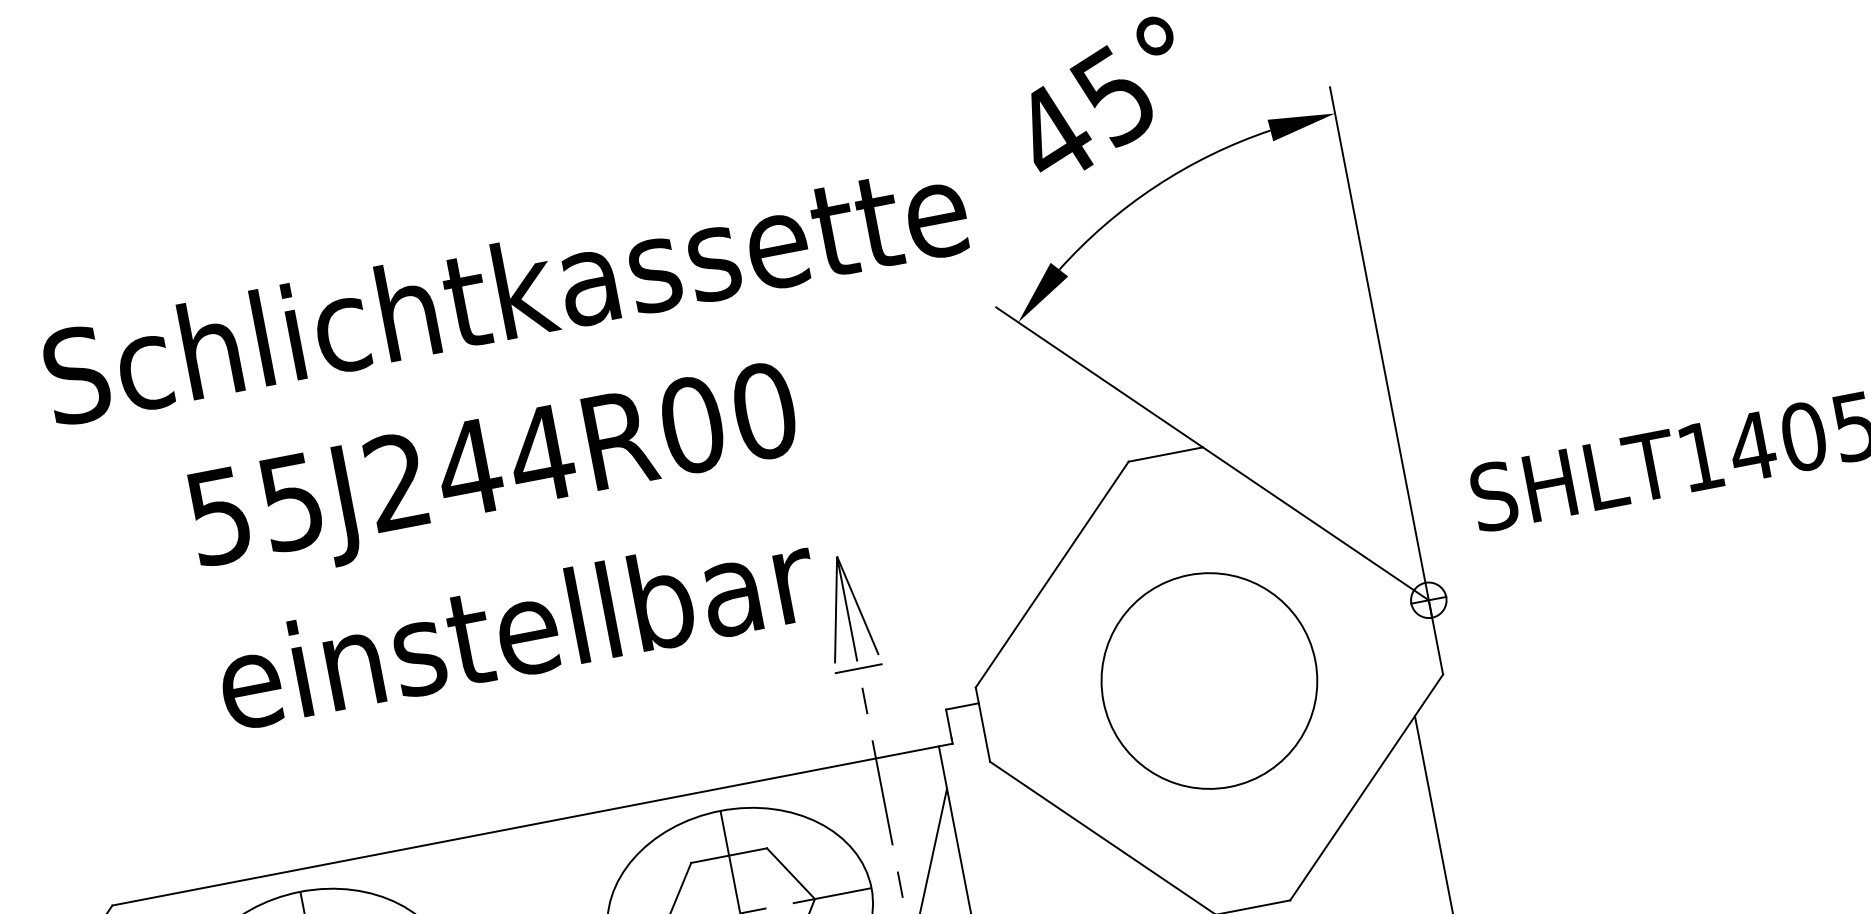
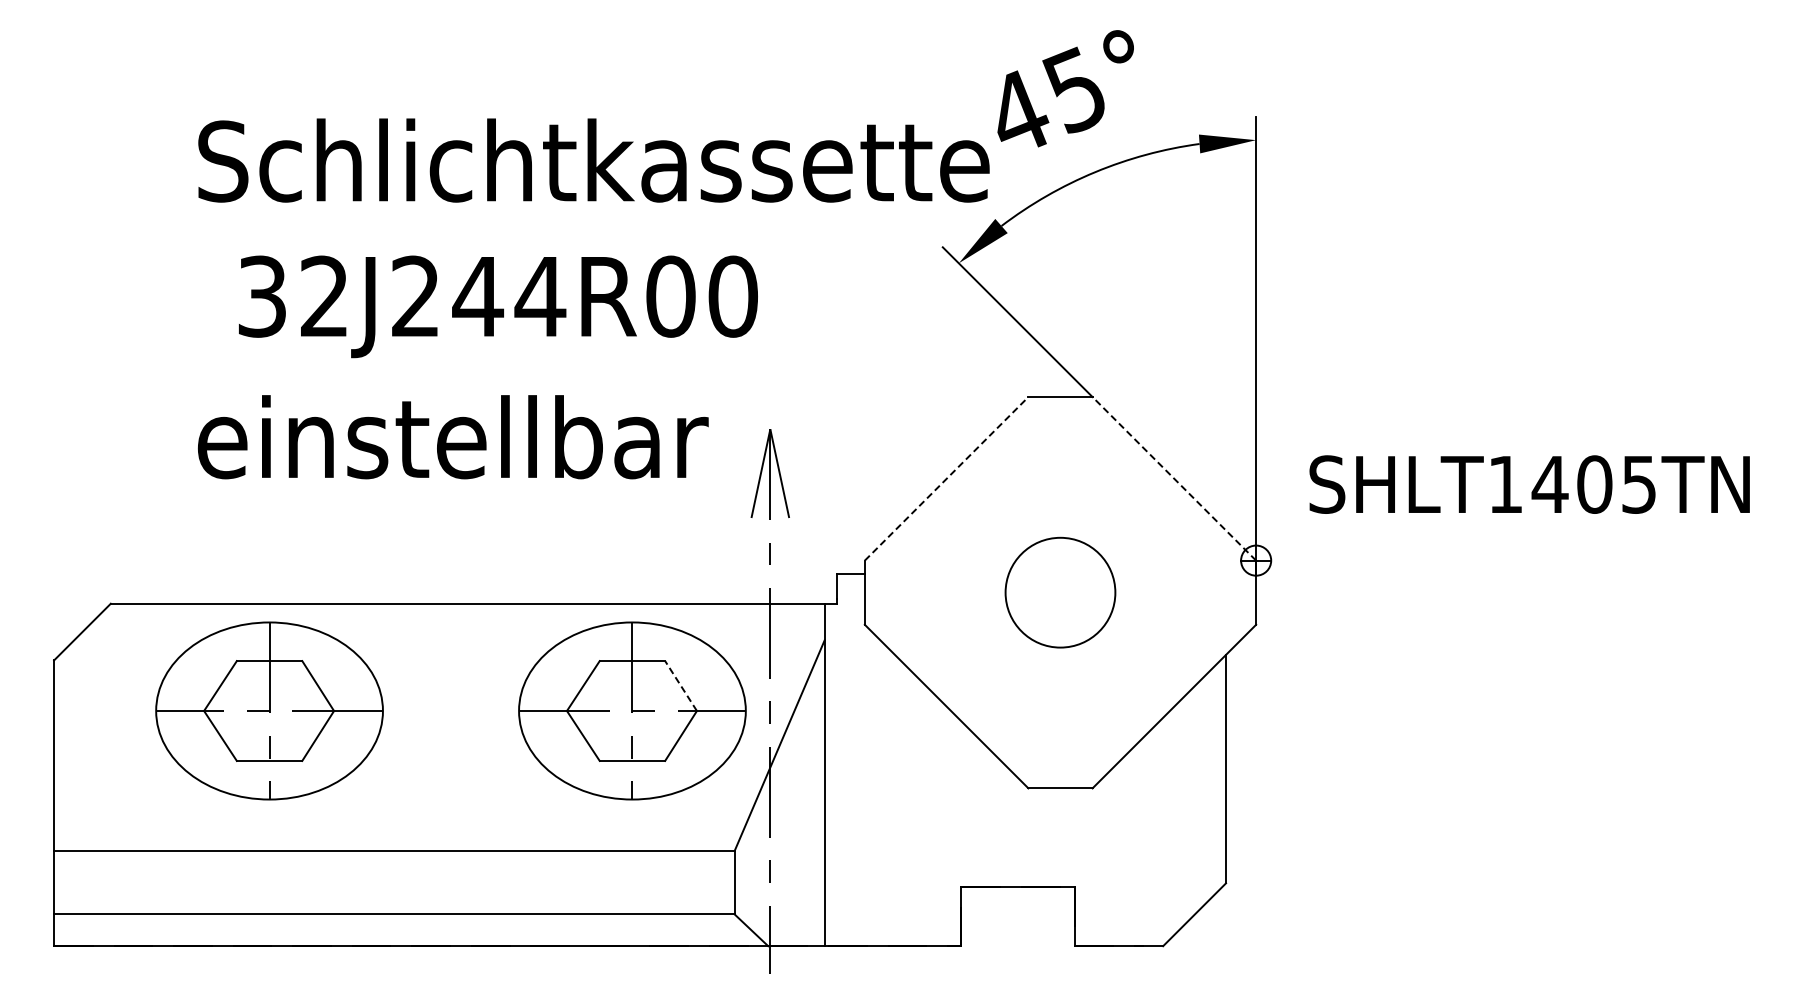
text: (505, 291) -> (593, 160), moved
text: (254, 509) -> (292, 296), 55J244R00 -> 32J244R00
line: (1315, 523) -> (1174, 478), solid -> dashed
line: (1052, 574) -> (946, 478), solid -> dashed
text: (517, 627) -> (453, 437), moved
line: (857, 669) -> (769, 526), removed
circle: (1209, 680) -> (1060, 592), size x0.6
line: (791, 874) -> (681, 686), solid -> dashed

